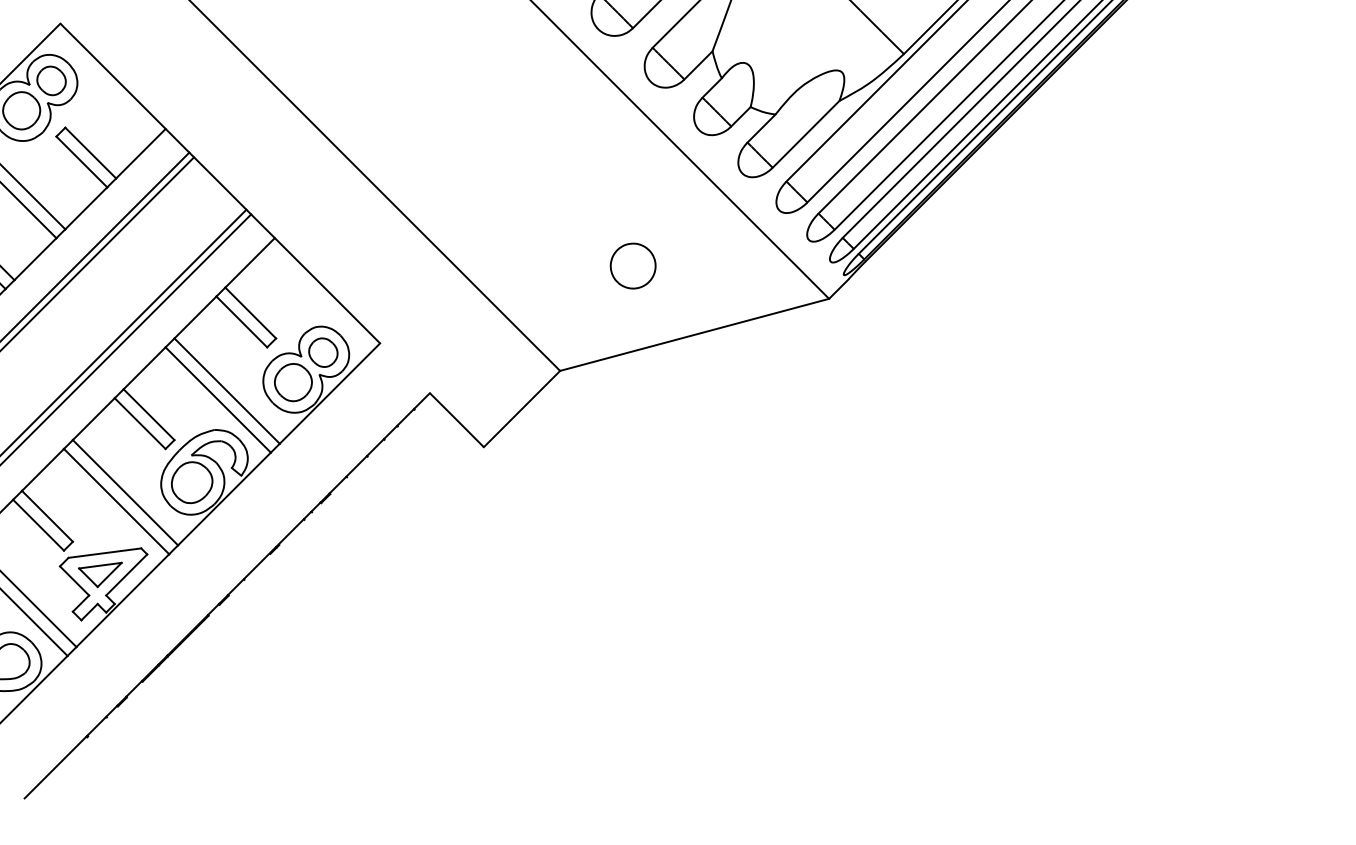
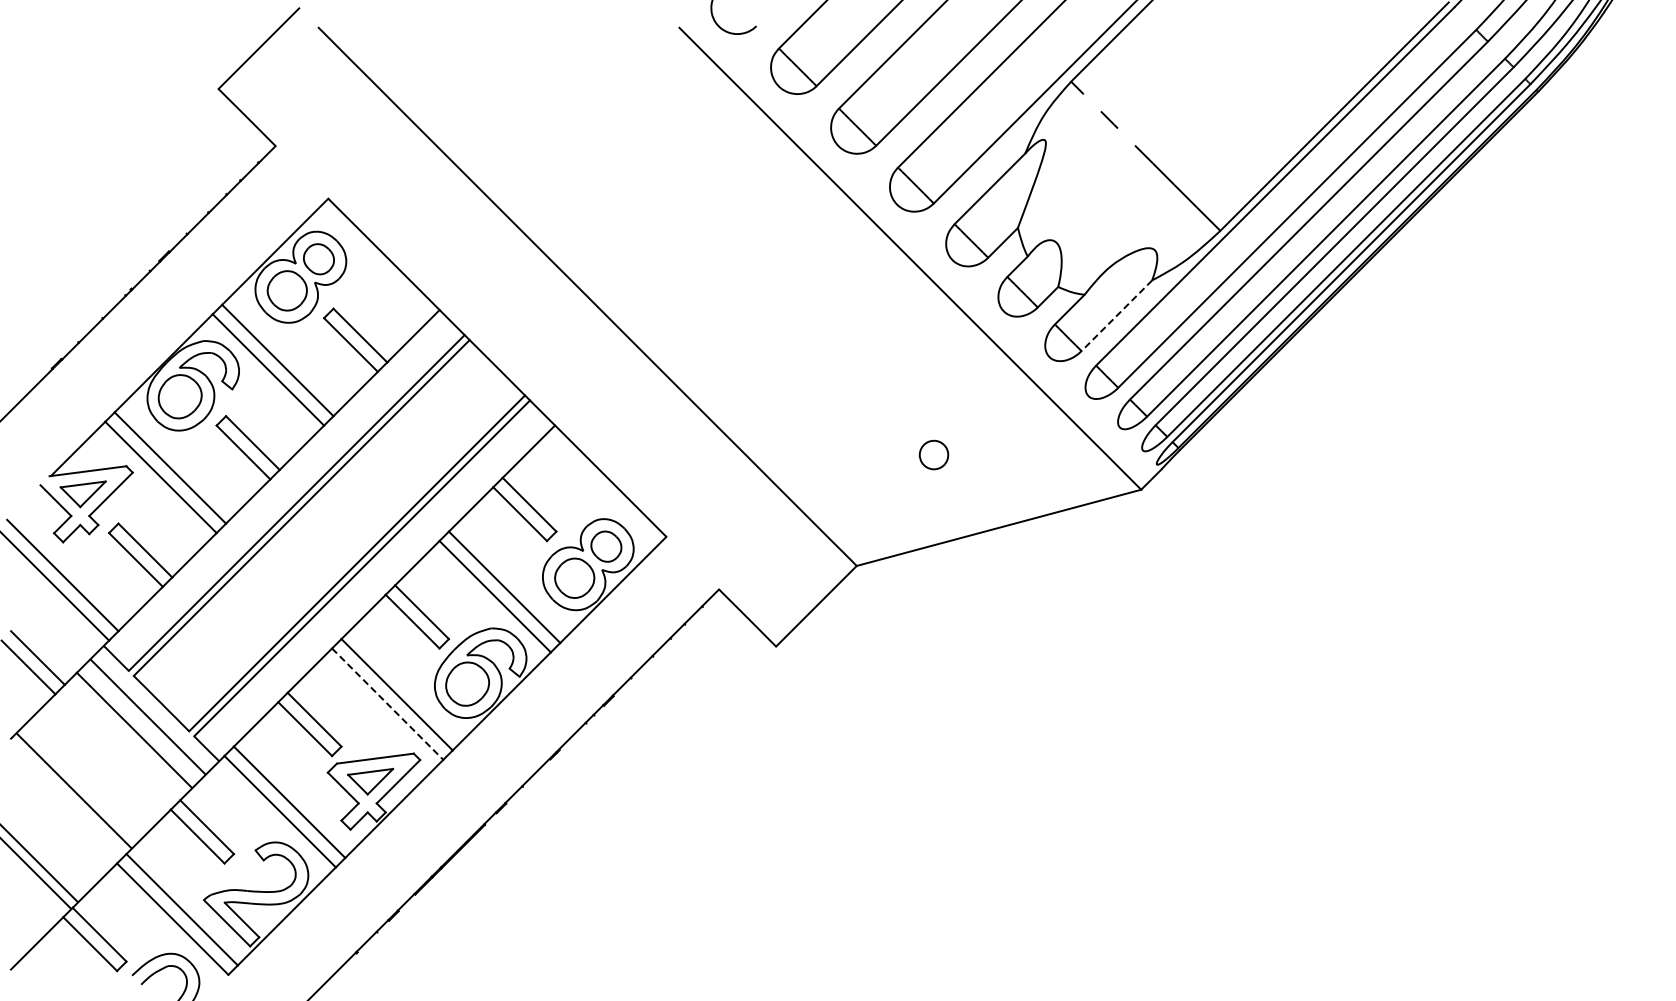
line: (805, 134) -> (1116, 315), solid -> dashed
part: (632, 265) -> (933, 454), size x0.6
line: (116, 501) -> (387, 704), solid -> dashed

